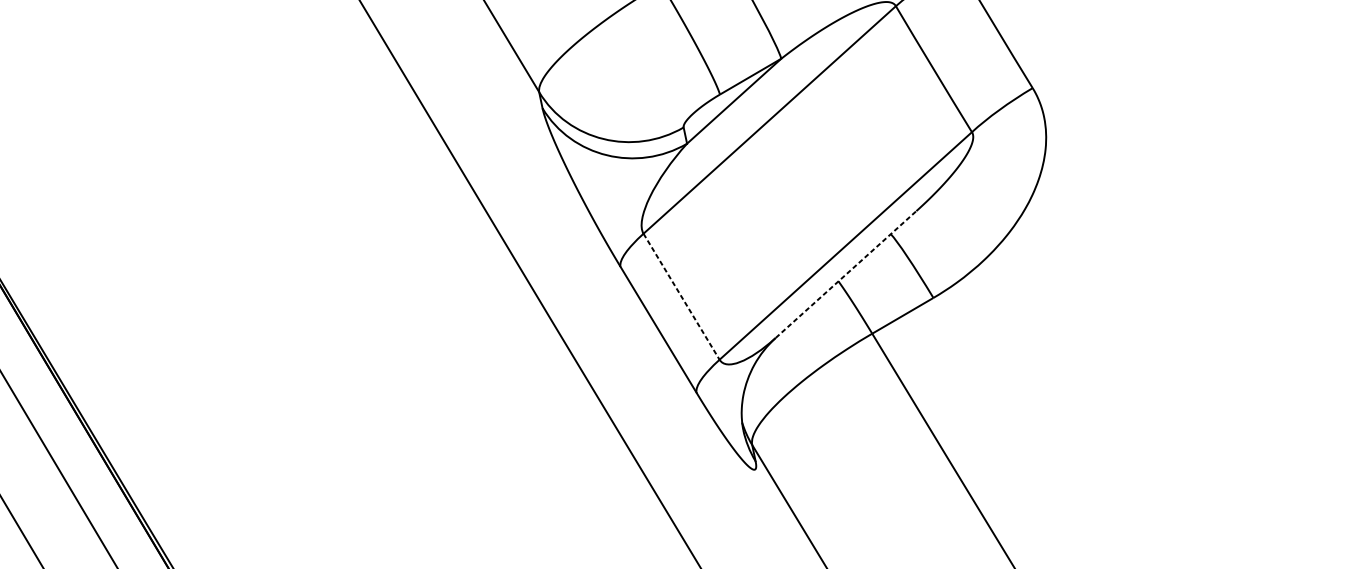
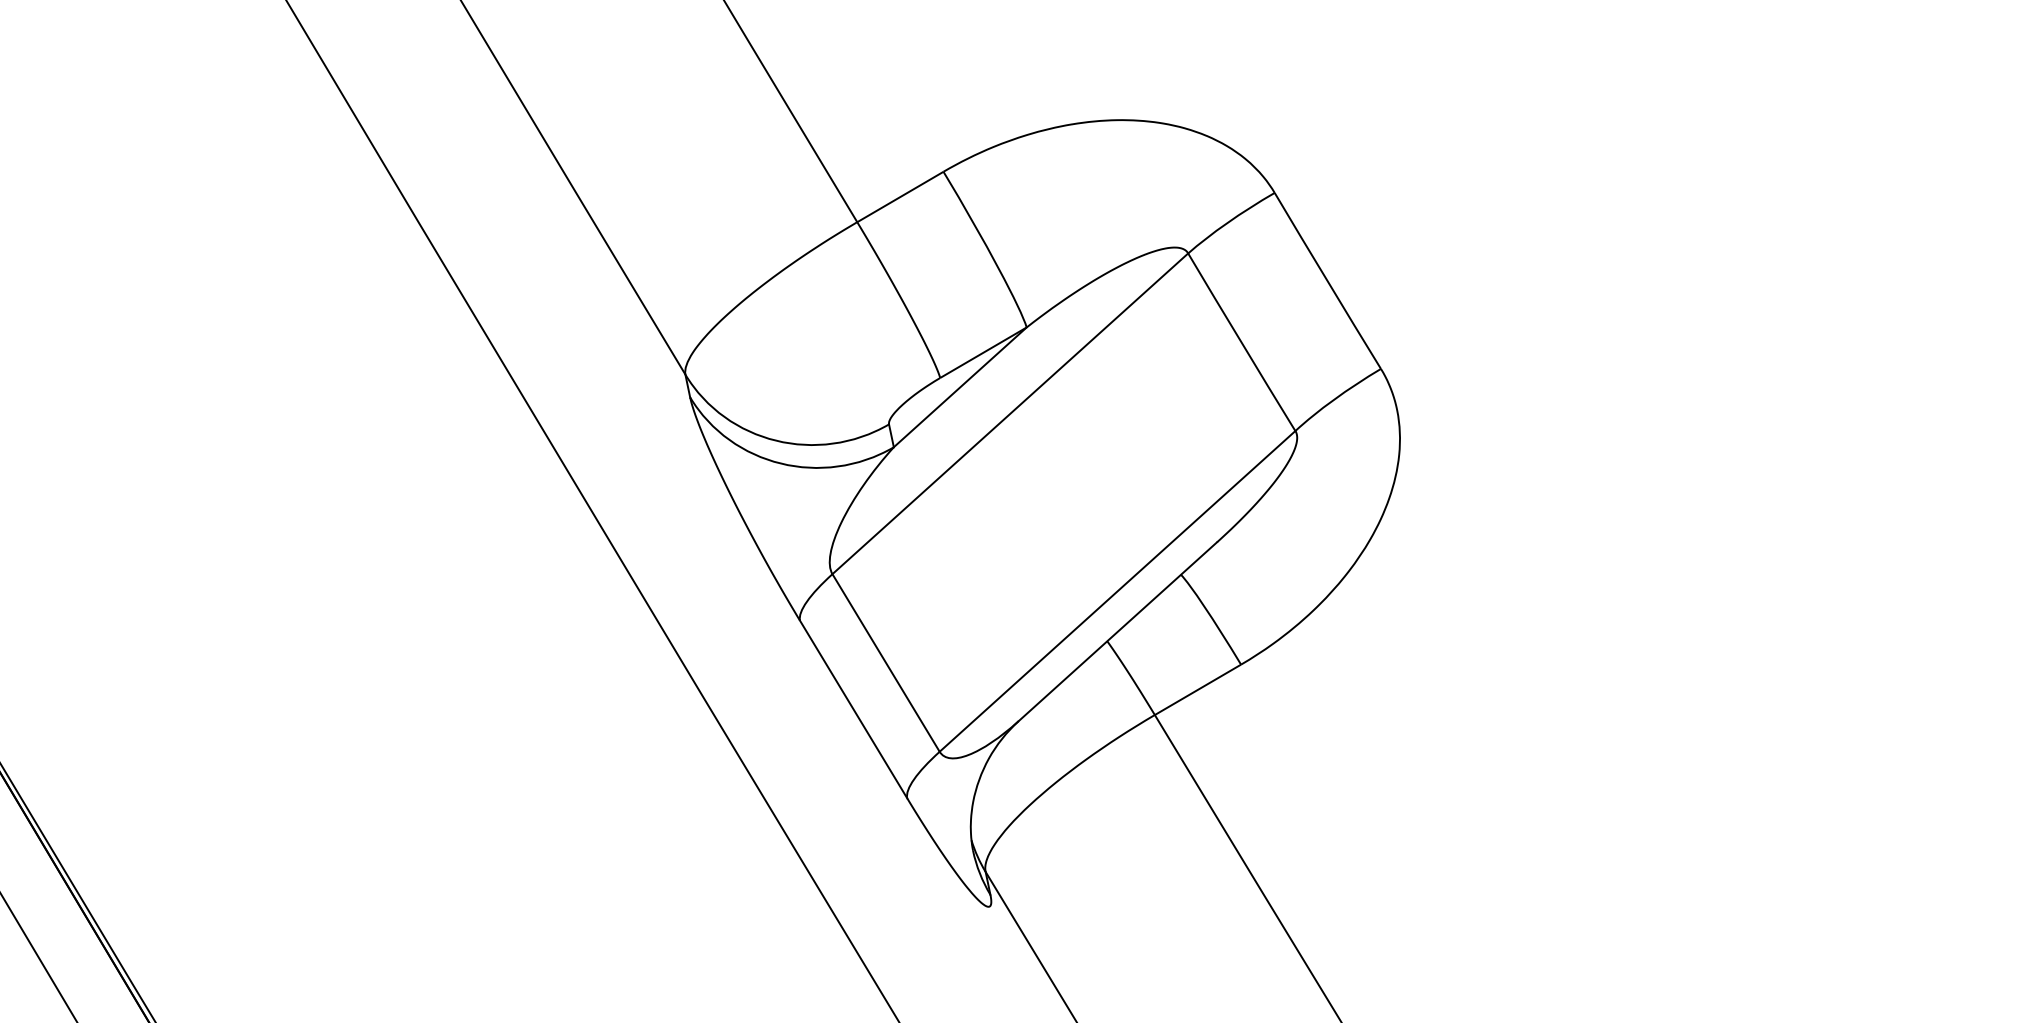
line: (846, 274) -> (1118, 631), dashed -> solid
line: (681, 296) -> (886, 662), dashed -> solid

